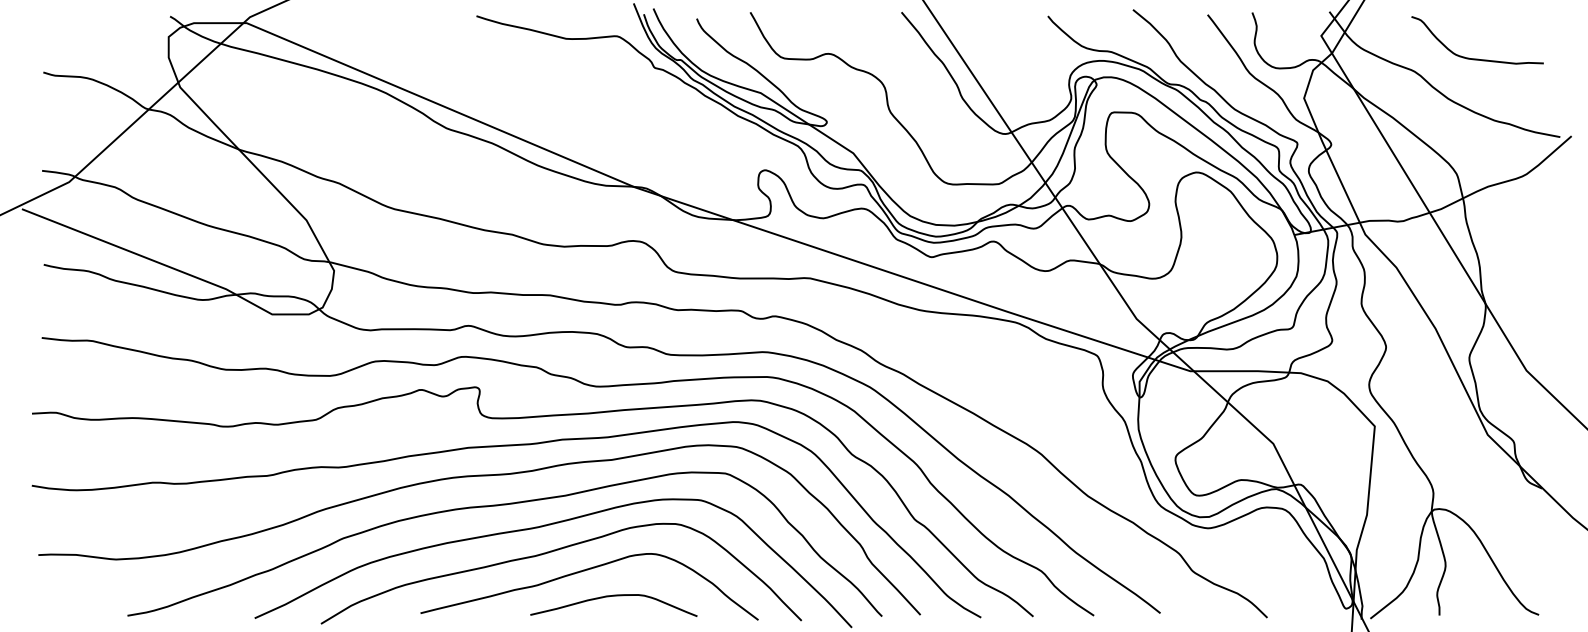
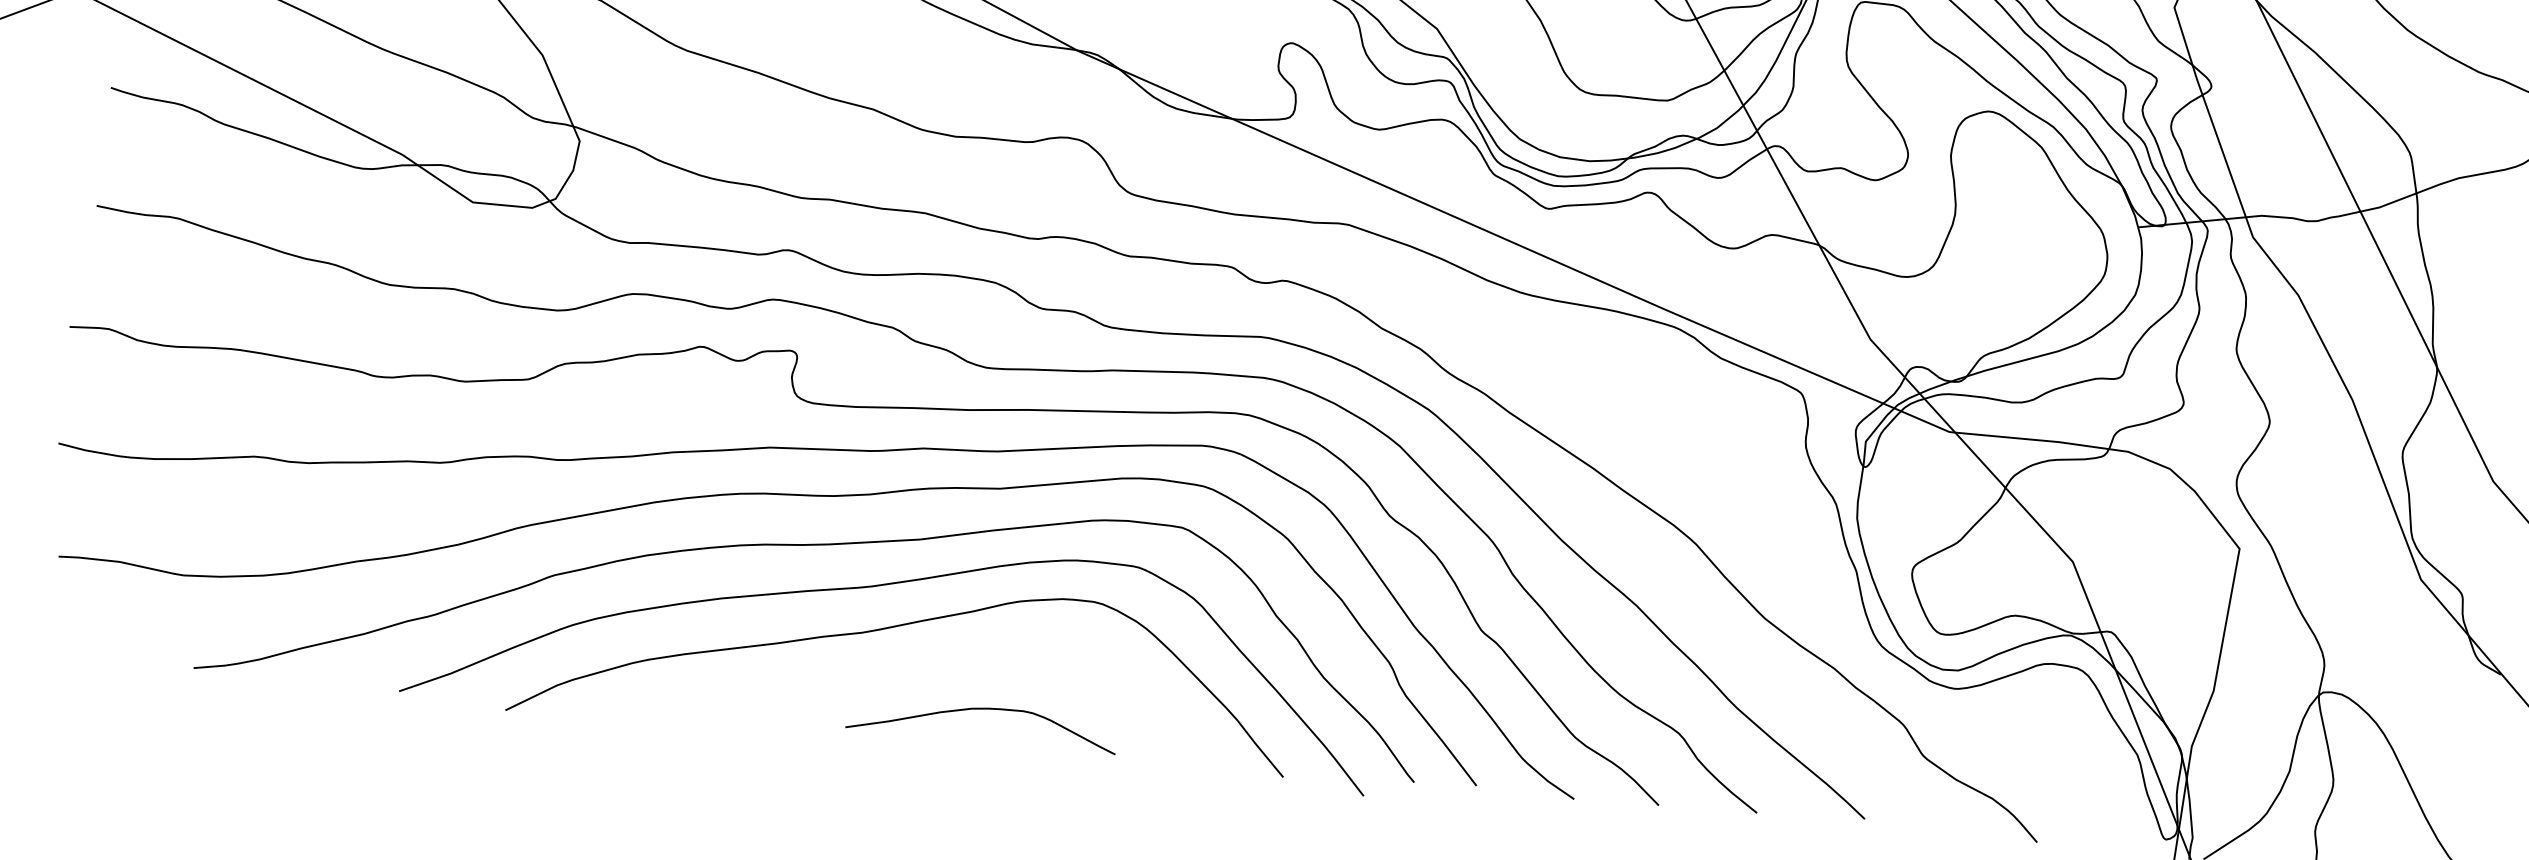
curve: (584, 571) -> (939, 665), removed

